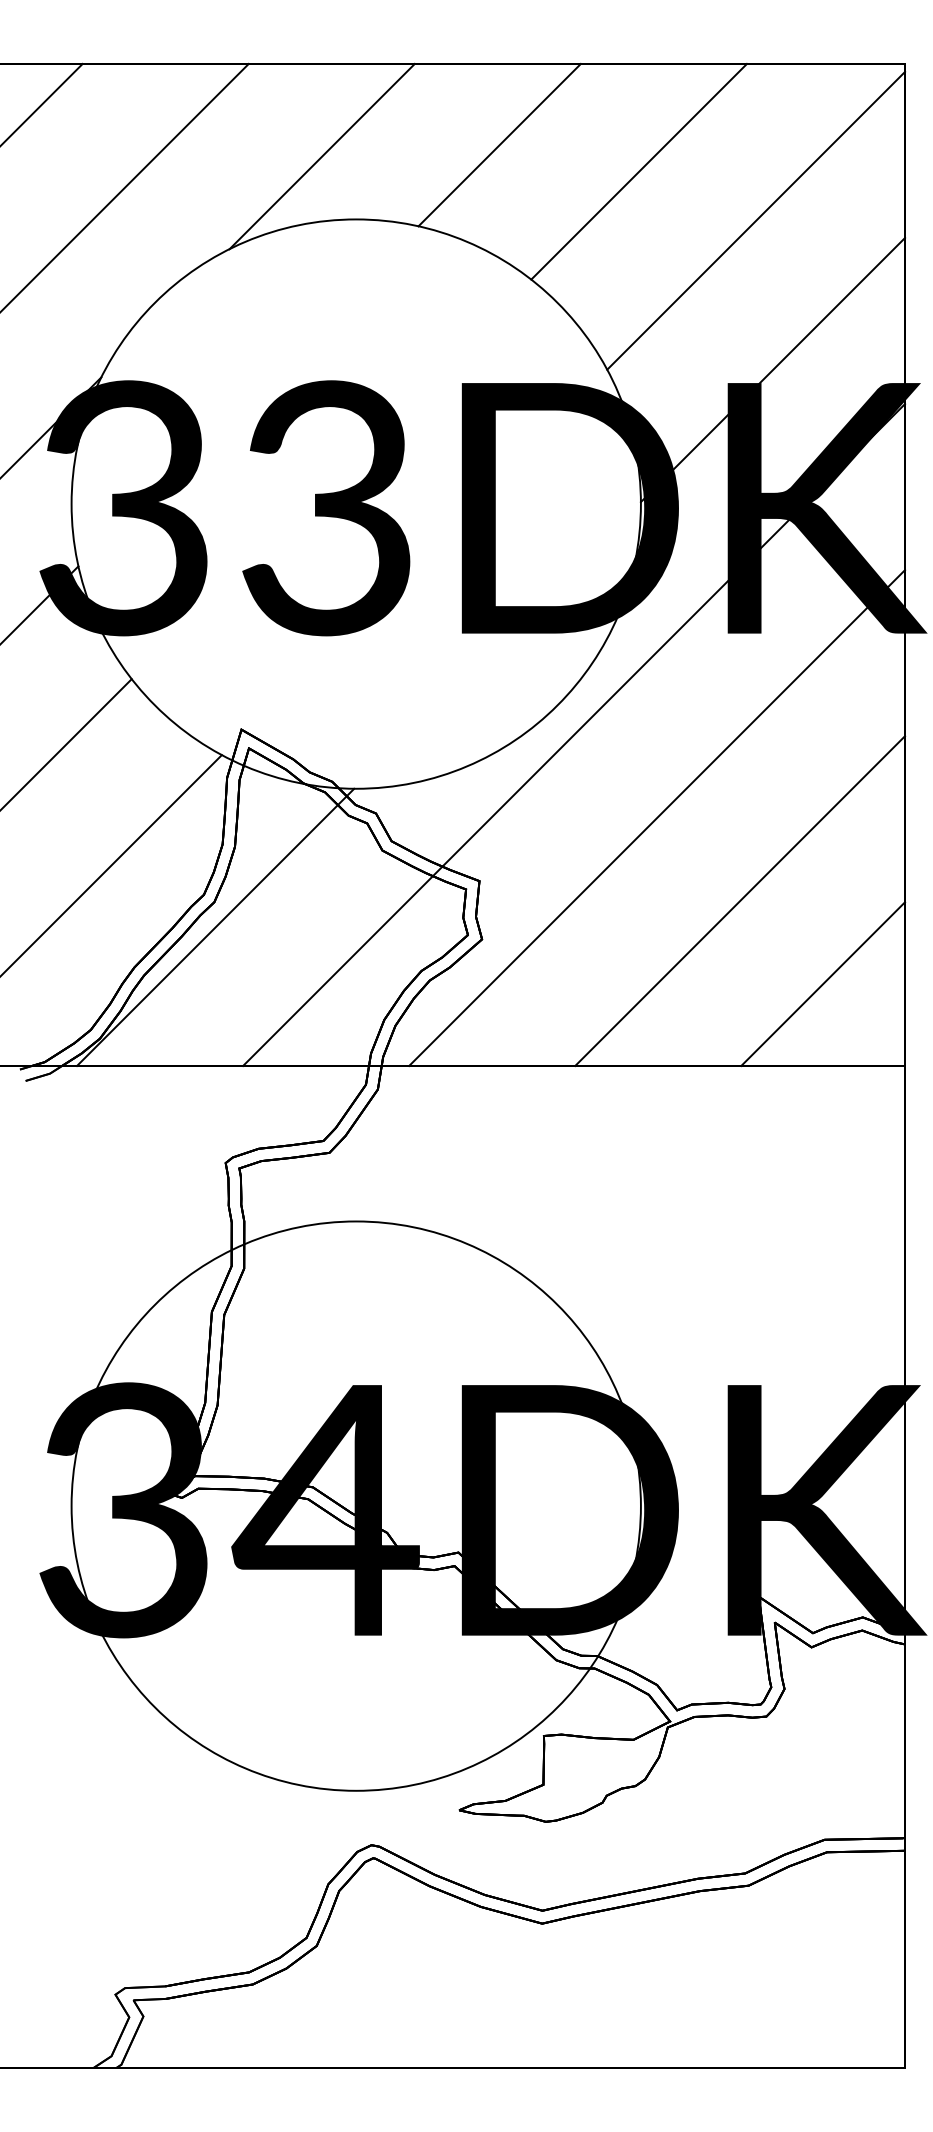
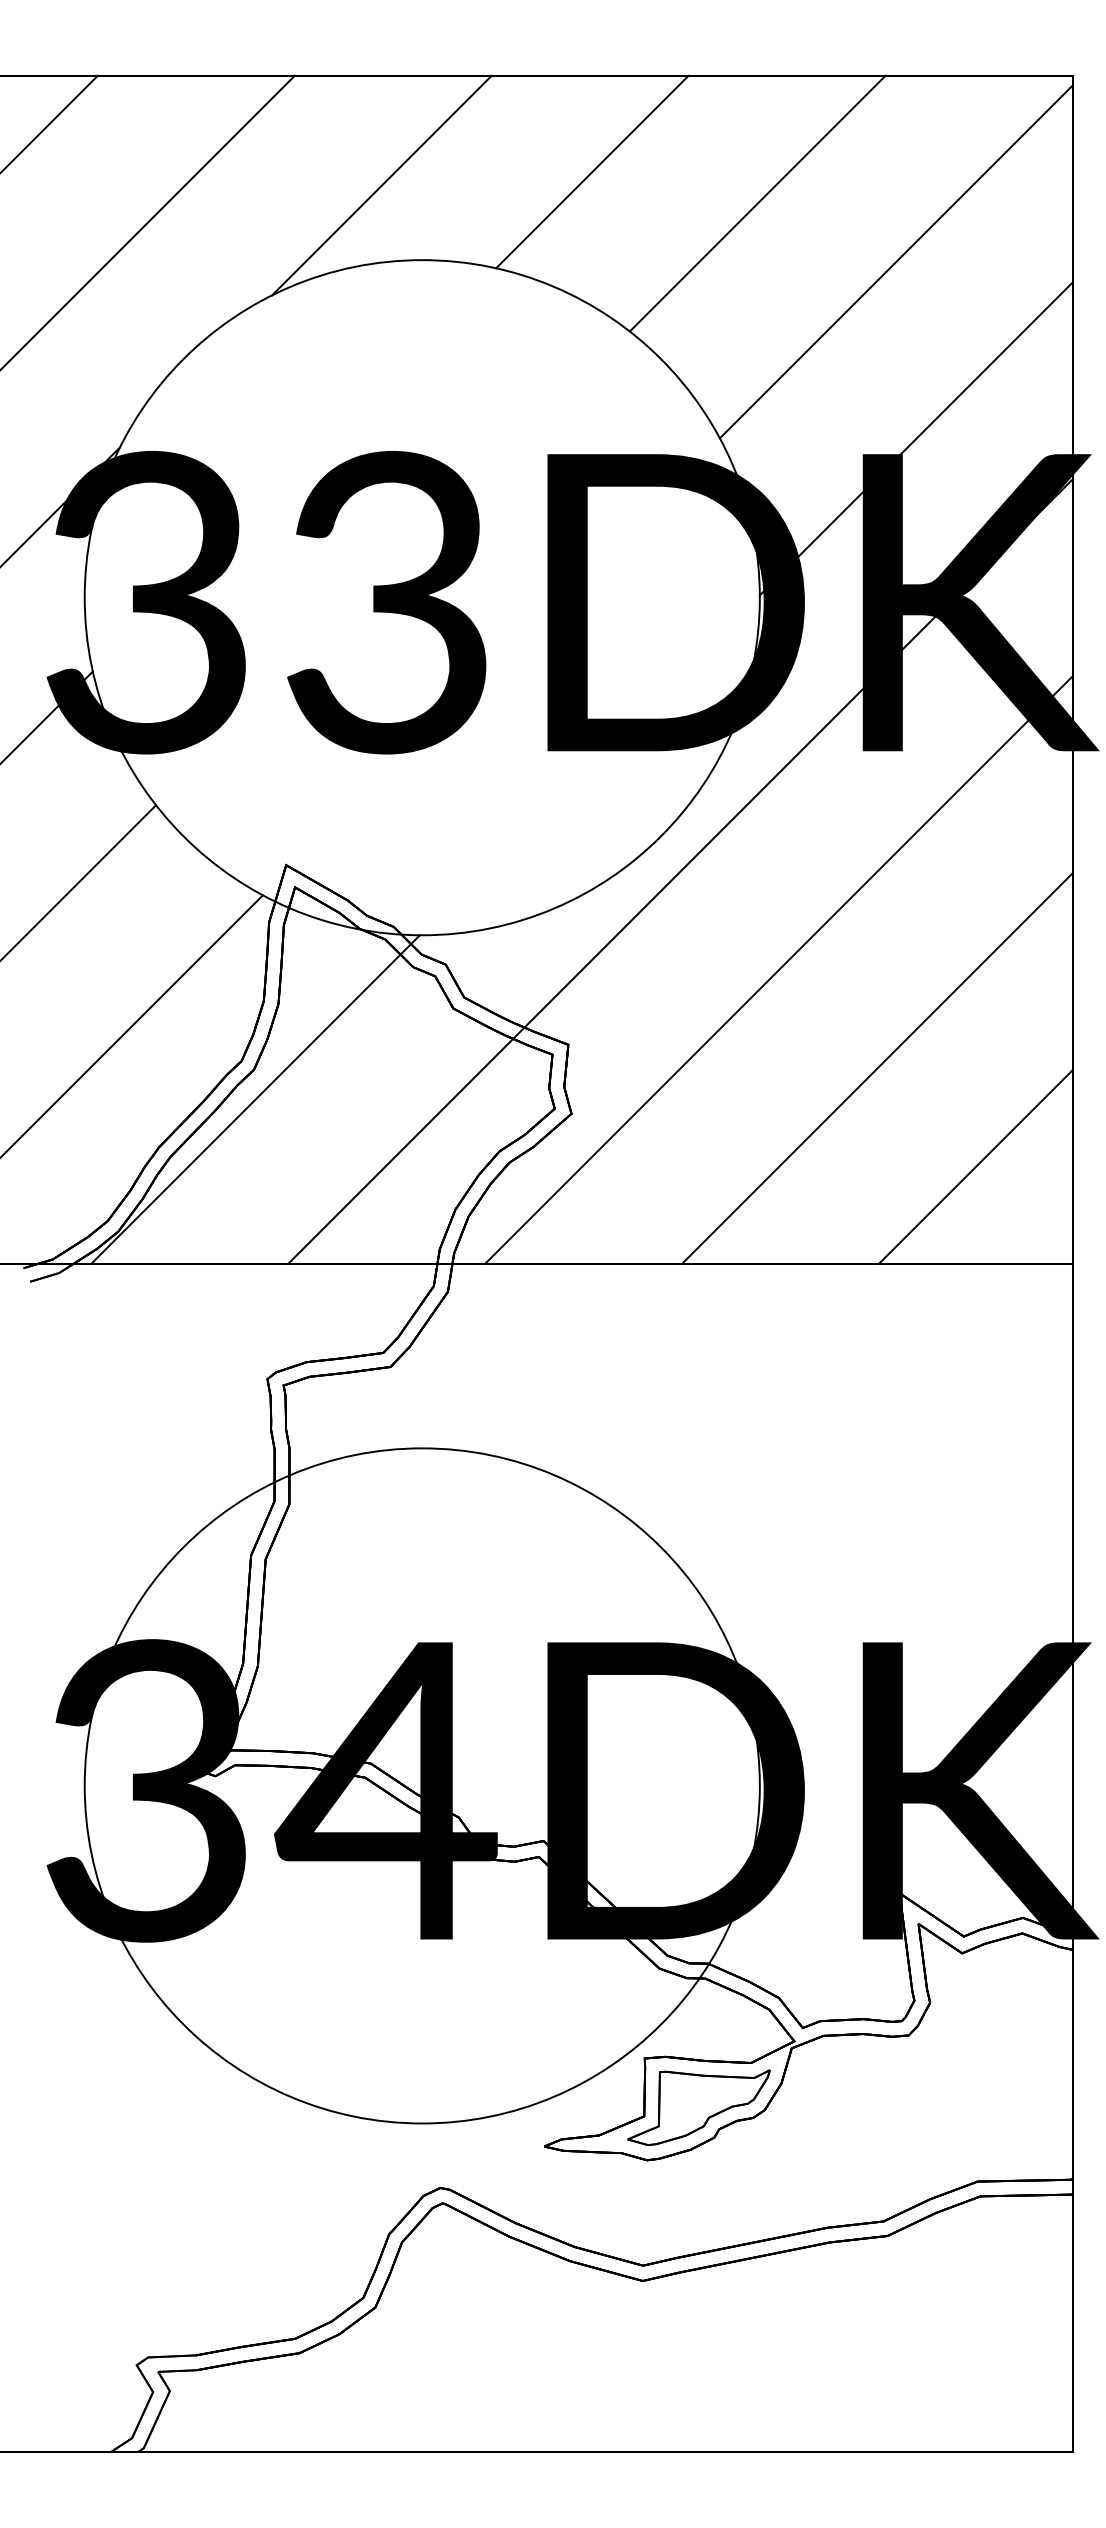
part: (589, 1777) -> (698, 2107), added

